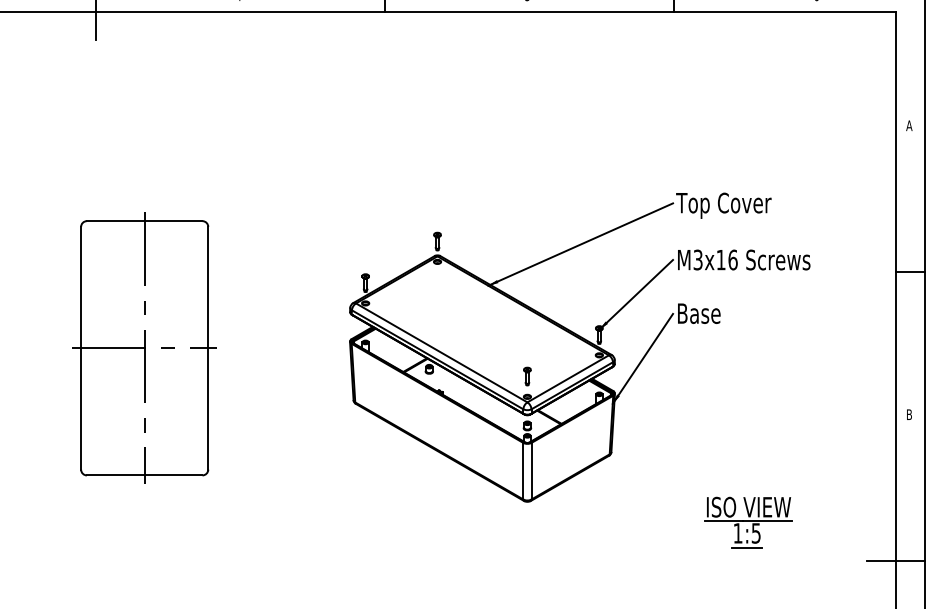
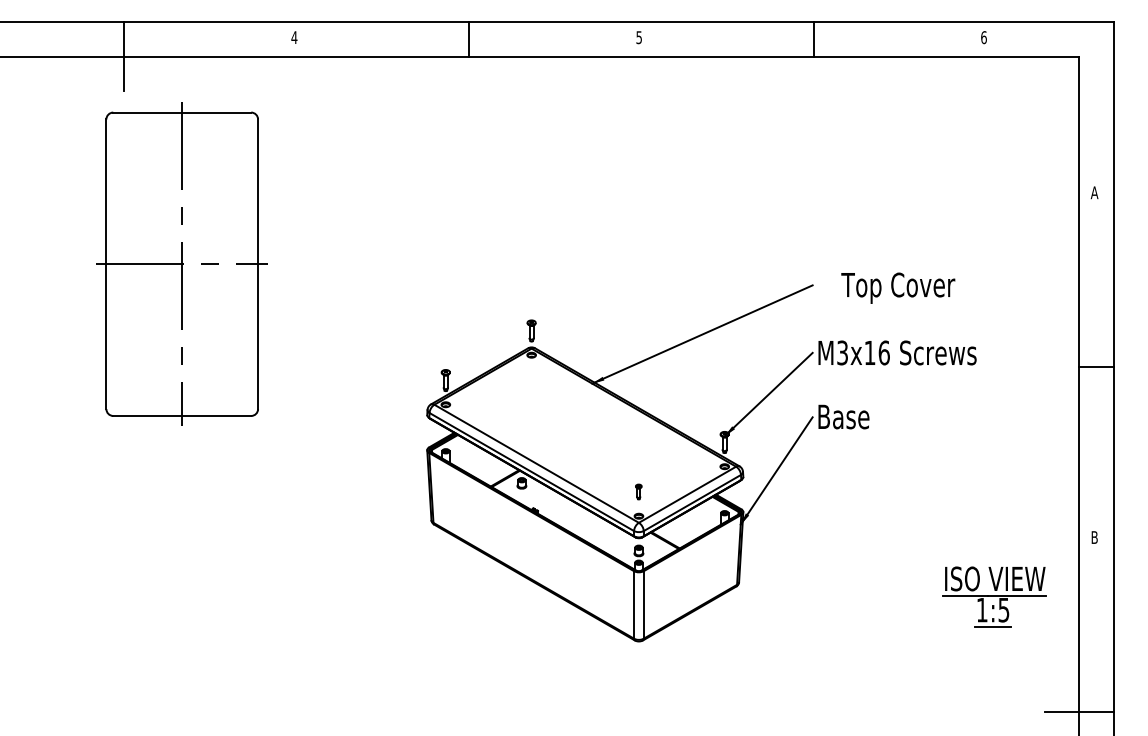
text: (724, 205) -> (898, 287), moved
part: (144, 347) -> (181, 263), moved
part: (527, 376) -> (638, 491), size x0.7
part: (748, 521) -> (994, 596), moved

